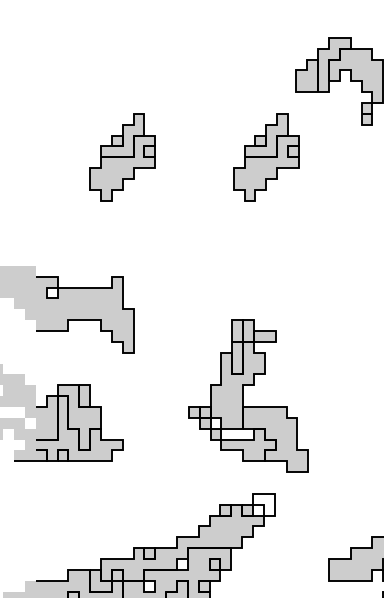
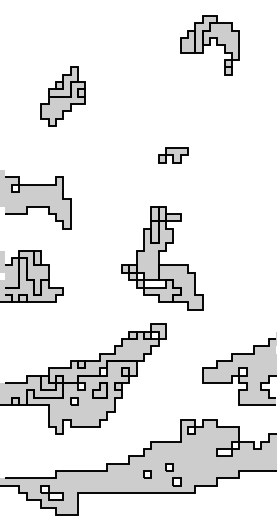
part: (265, 157) -> (159, 96), removed
part: (285, 244) -> (173, 155), added
part: (248, 396) -> (162, 258), moved
fill: (263, 504) -> (158, 331), added

